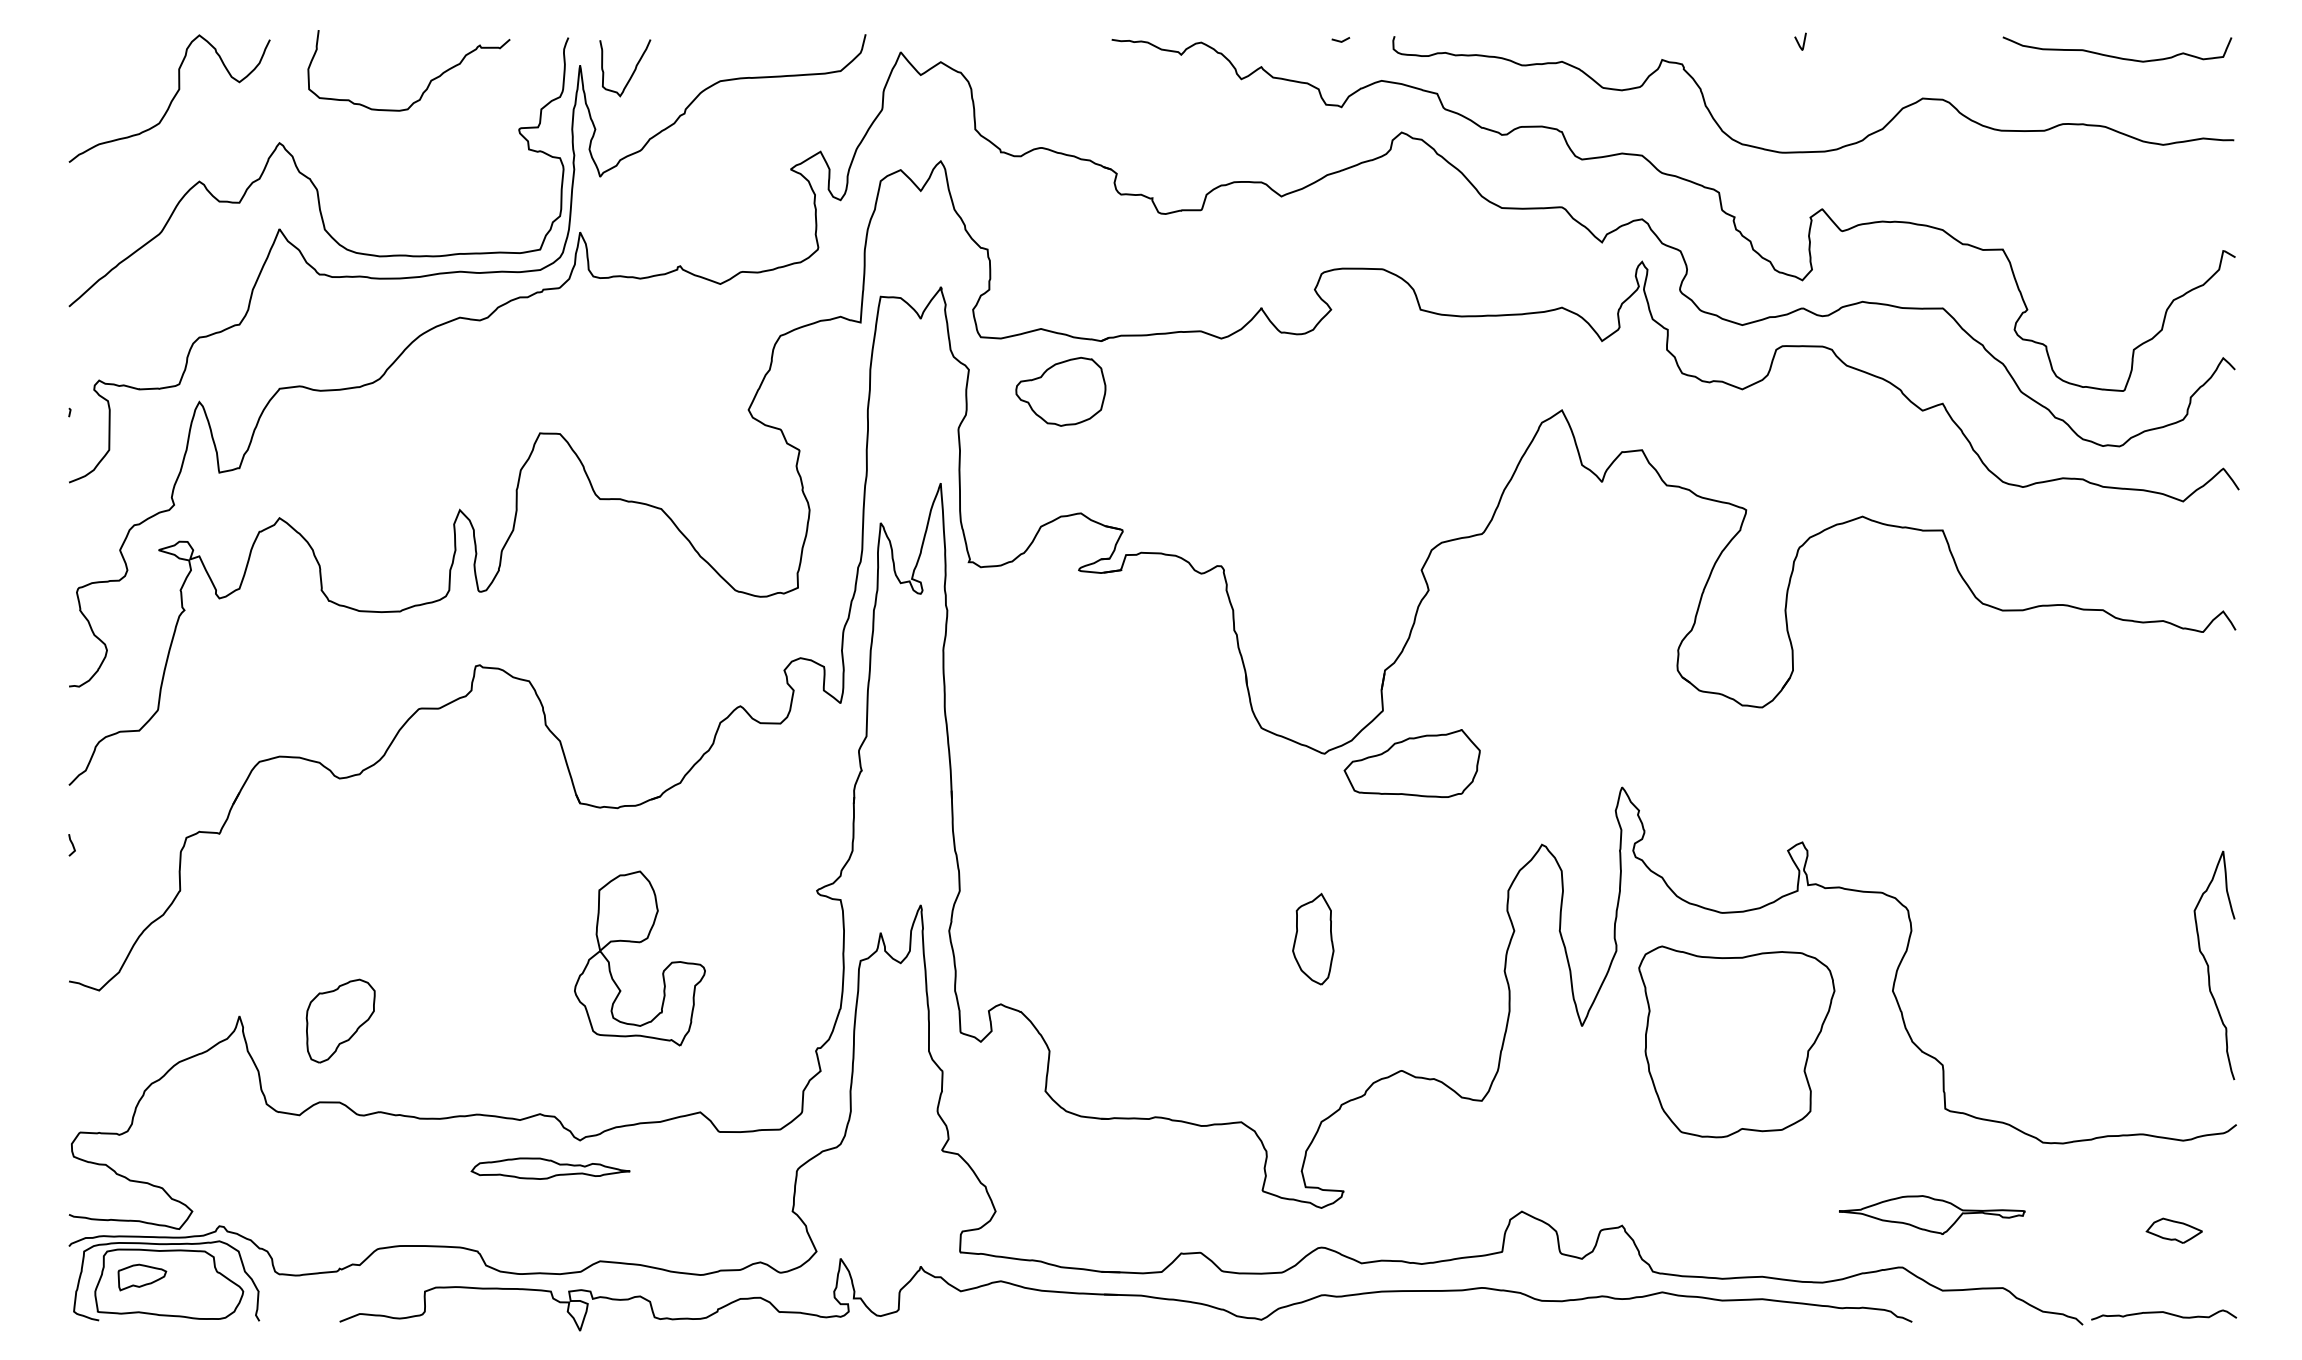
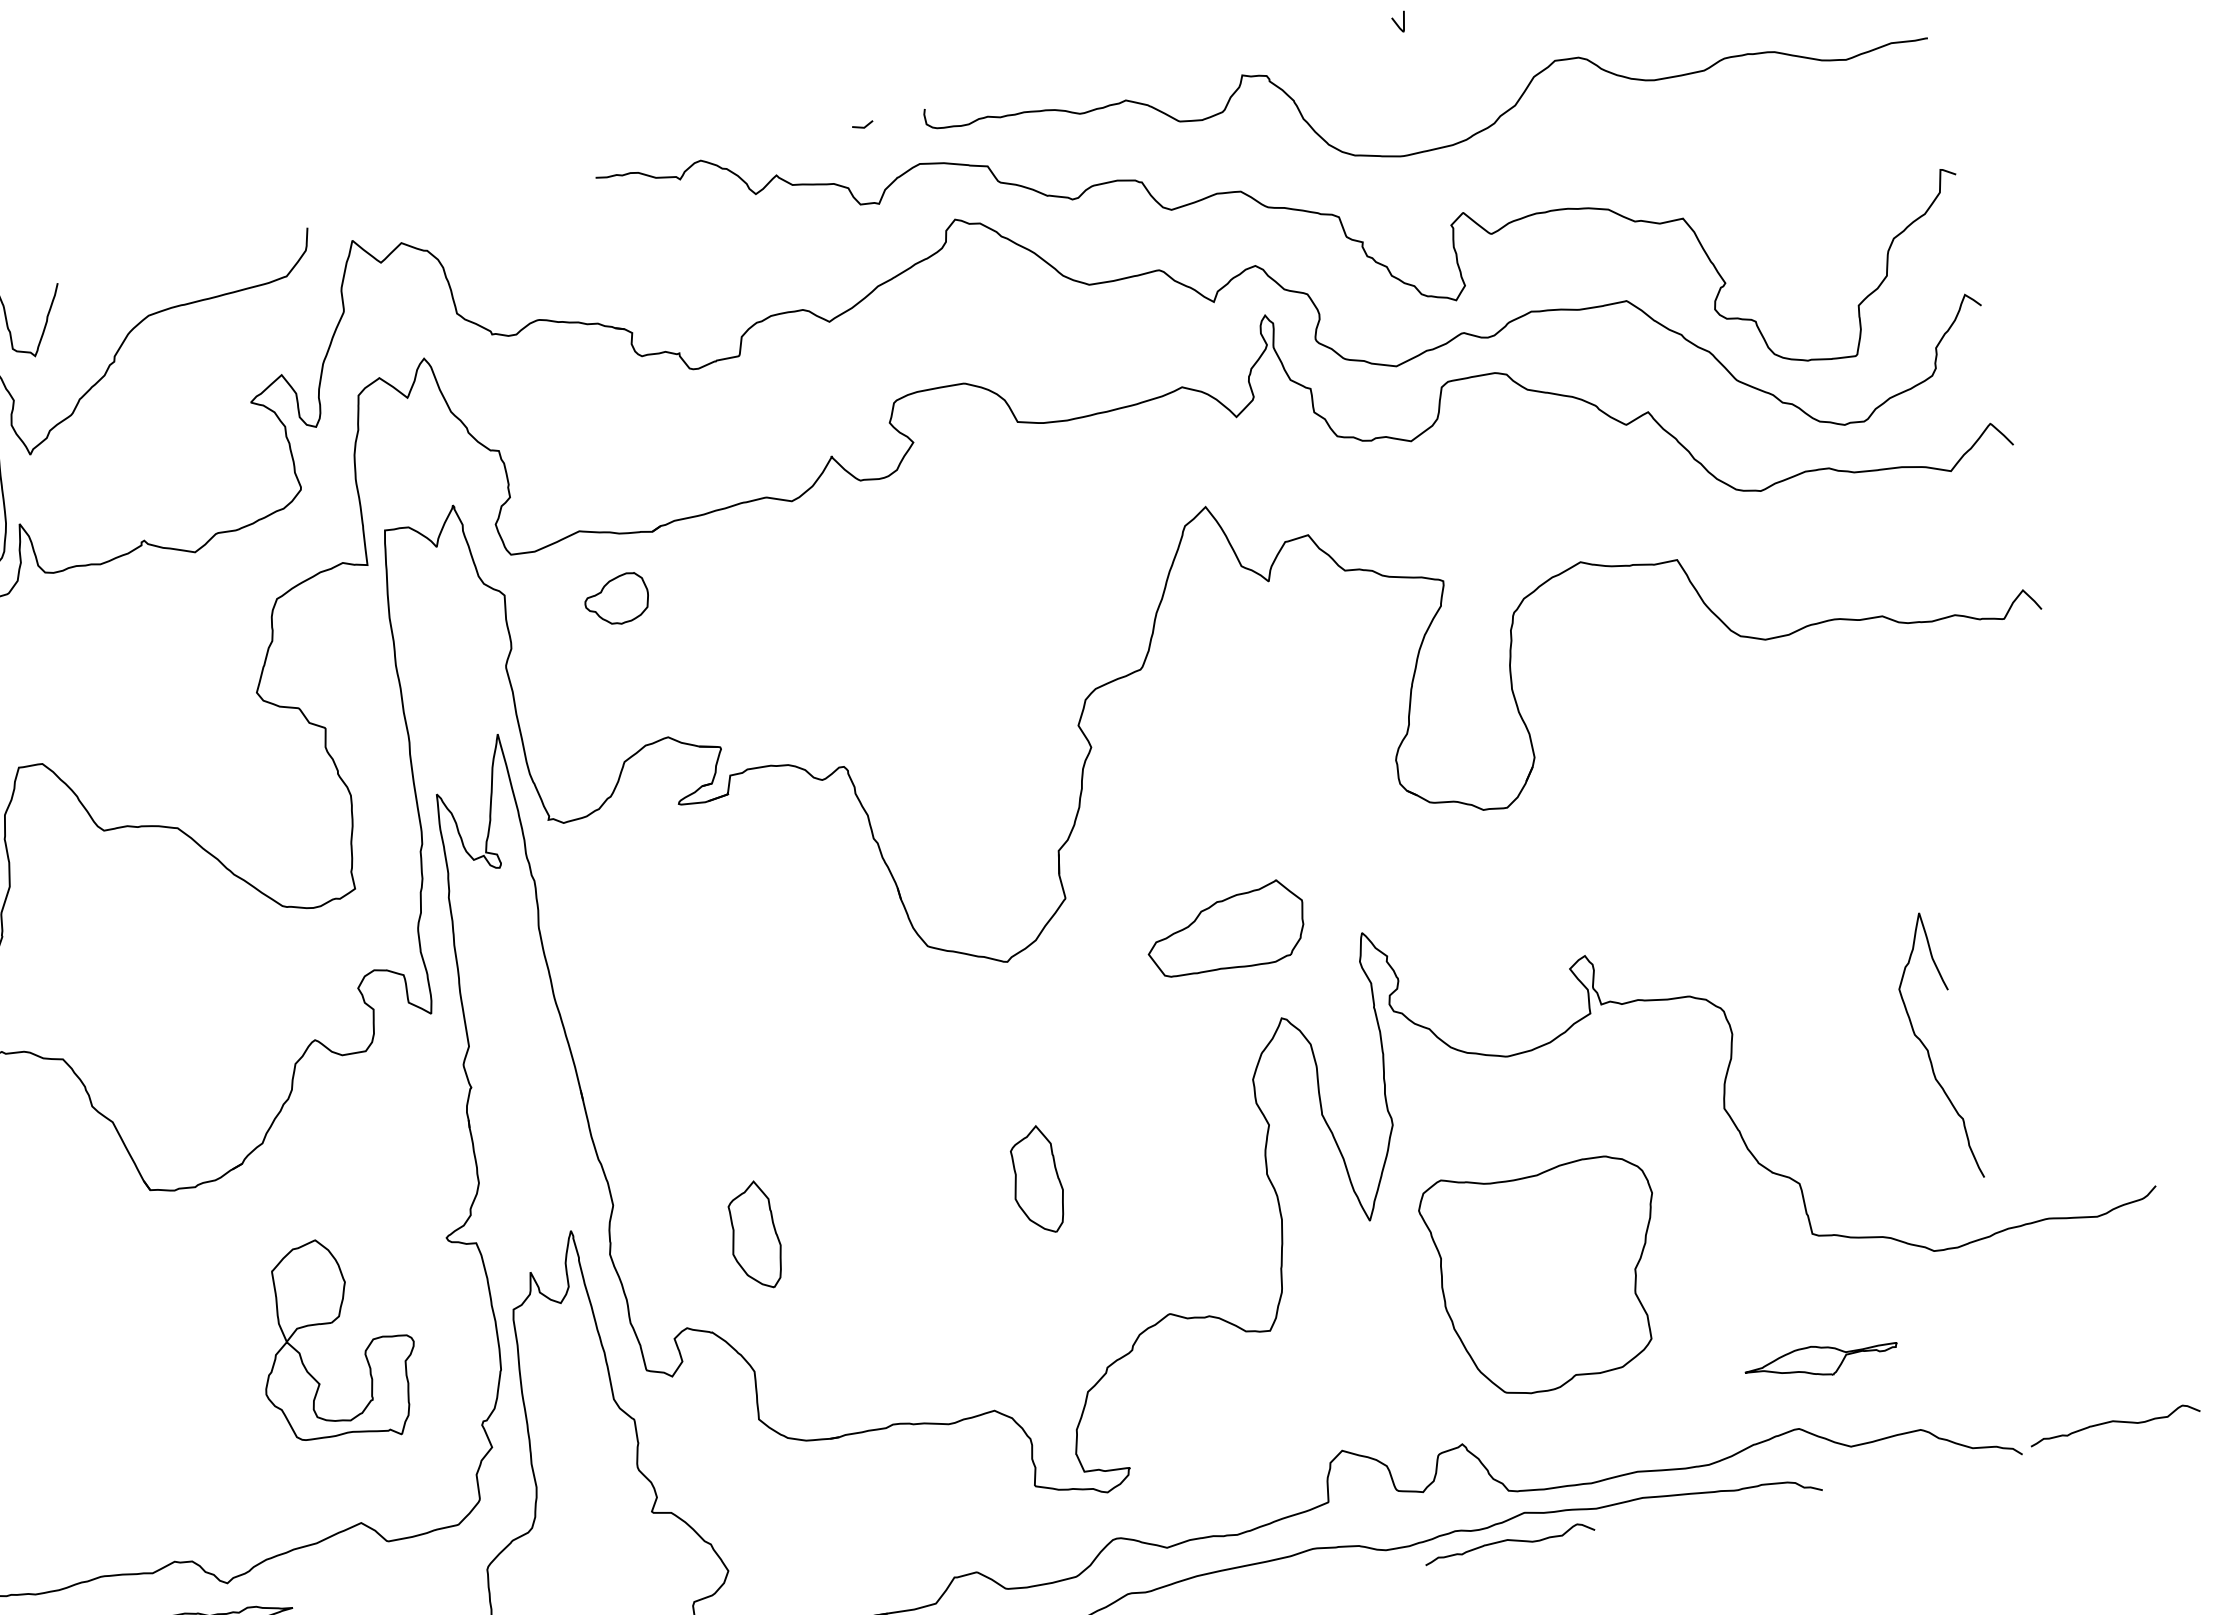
part: (1060, 391) -> (616, 599), size x0.6
part: (1411, 763) -> (1225, 930), moved
part: (1071, 938) -> (754, 1235), added
part: (639, 943) -> (330, 1324), moved
curve: (2209, 966) -> (1929, 1050), moved
part: (1736, 1041) -> (1549, 1274), moved
part: (1932, 1214) -> (1821, 1360), size x0.7
part: (2173, 1230) -> (2106, 1323), removed
curve: (1645, 1313) -> (1509, 1541), added

